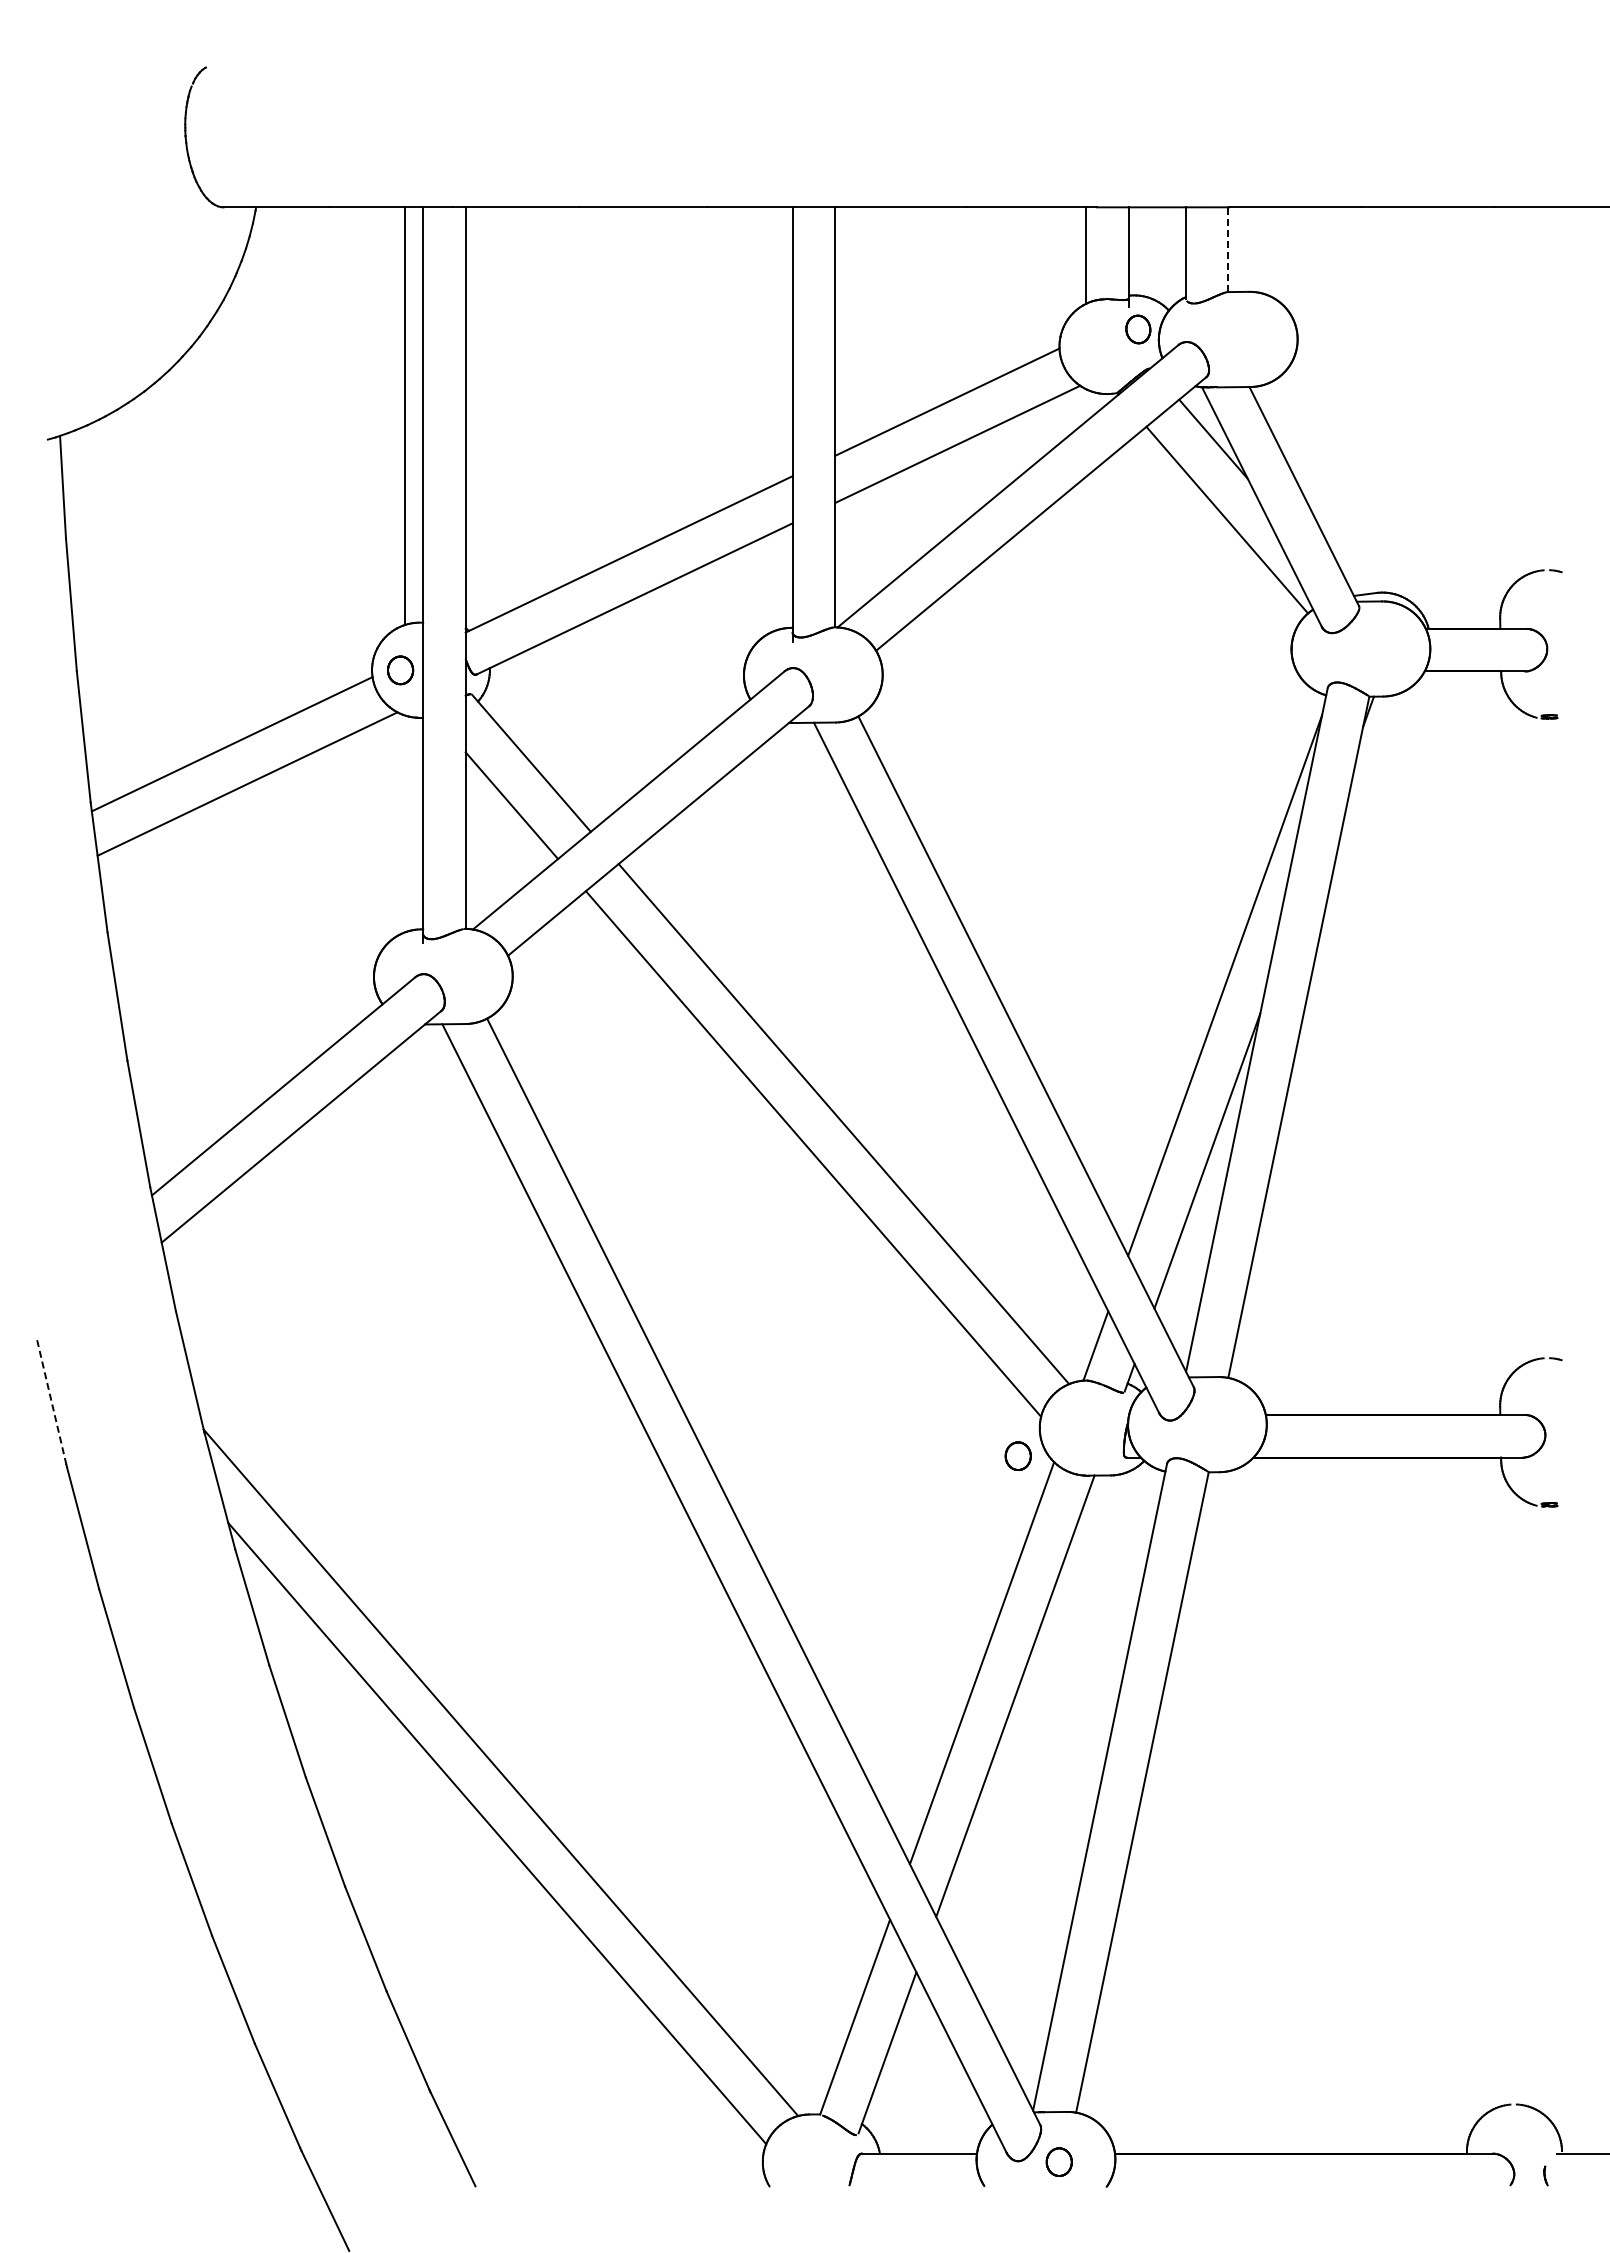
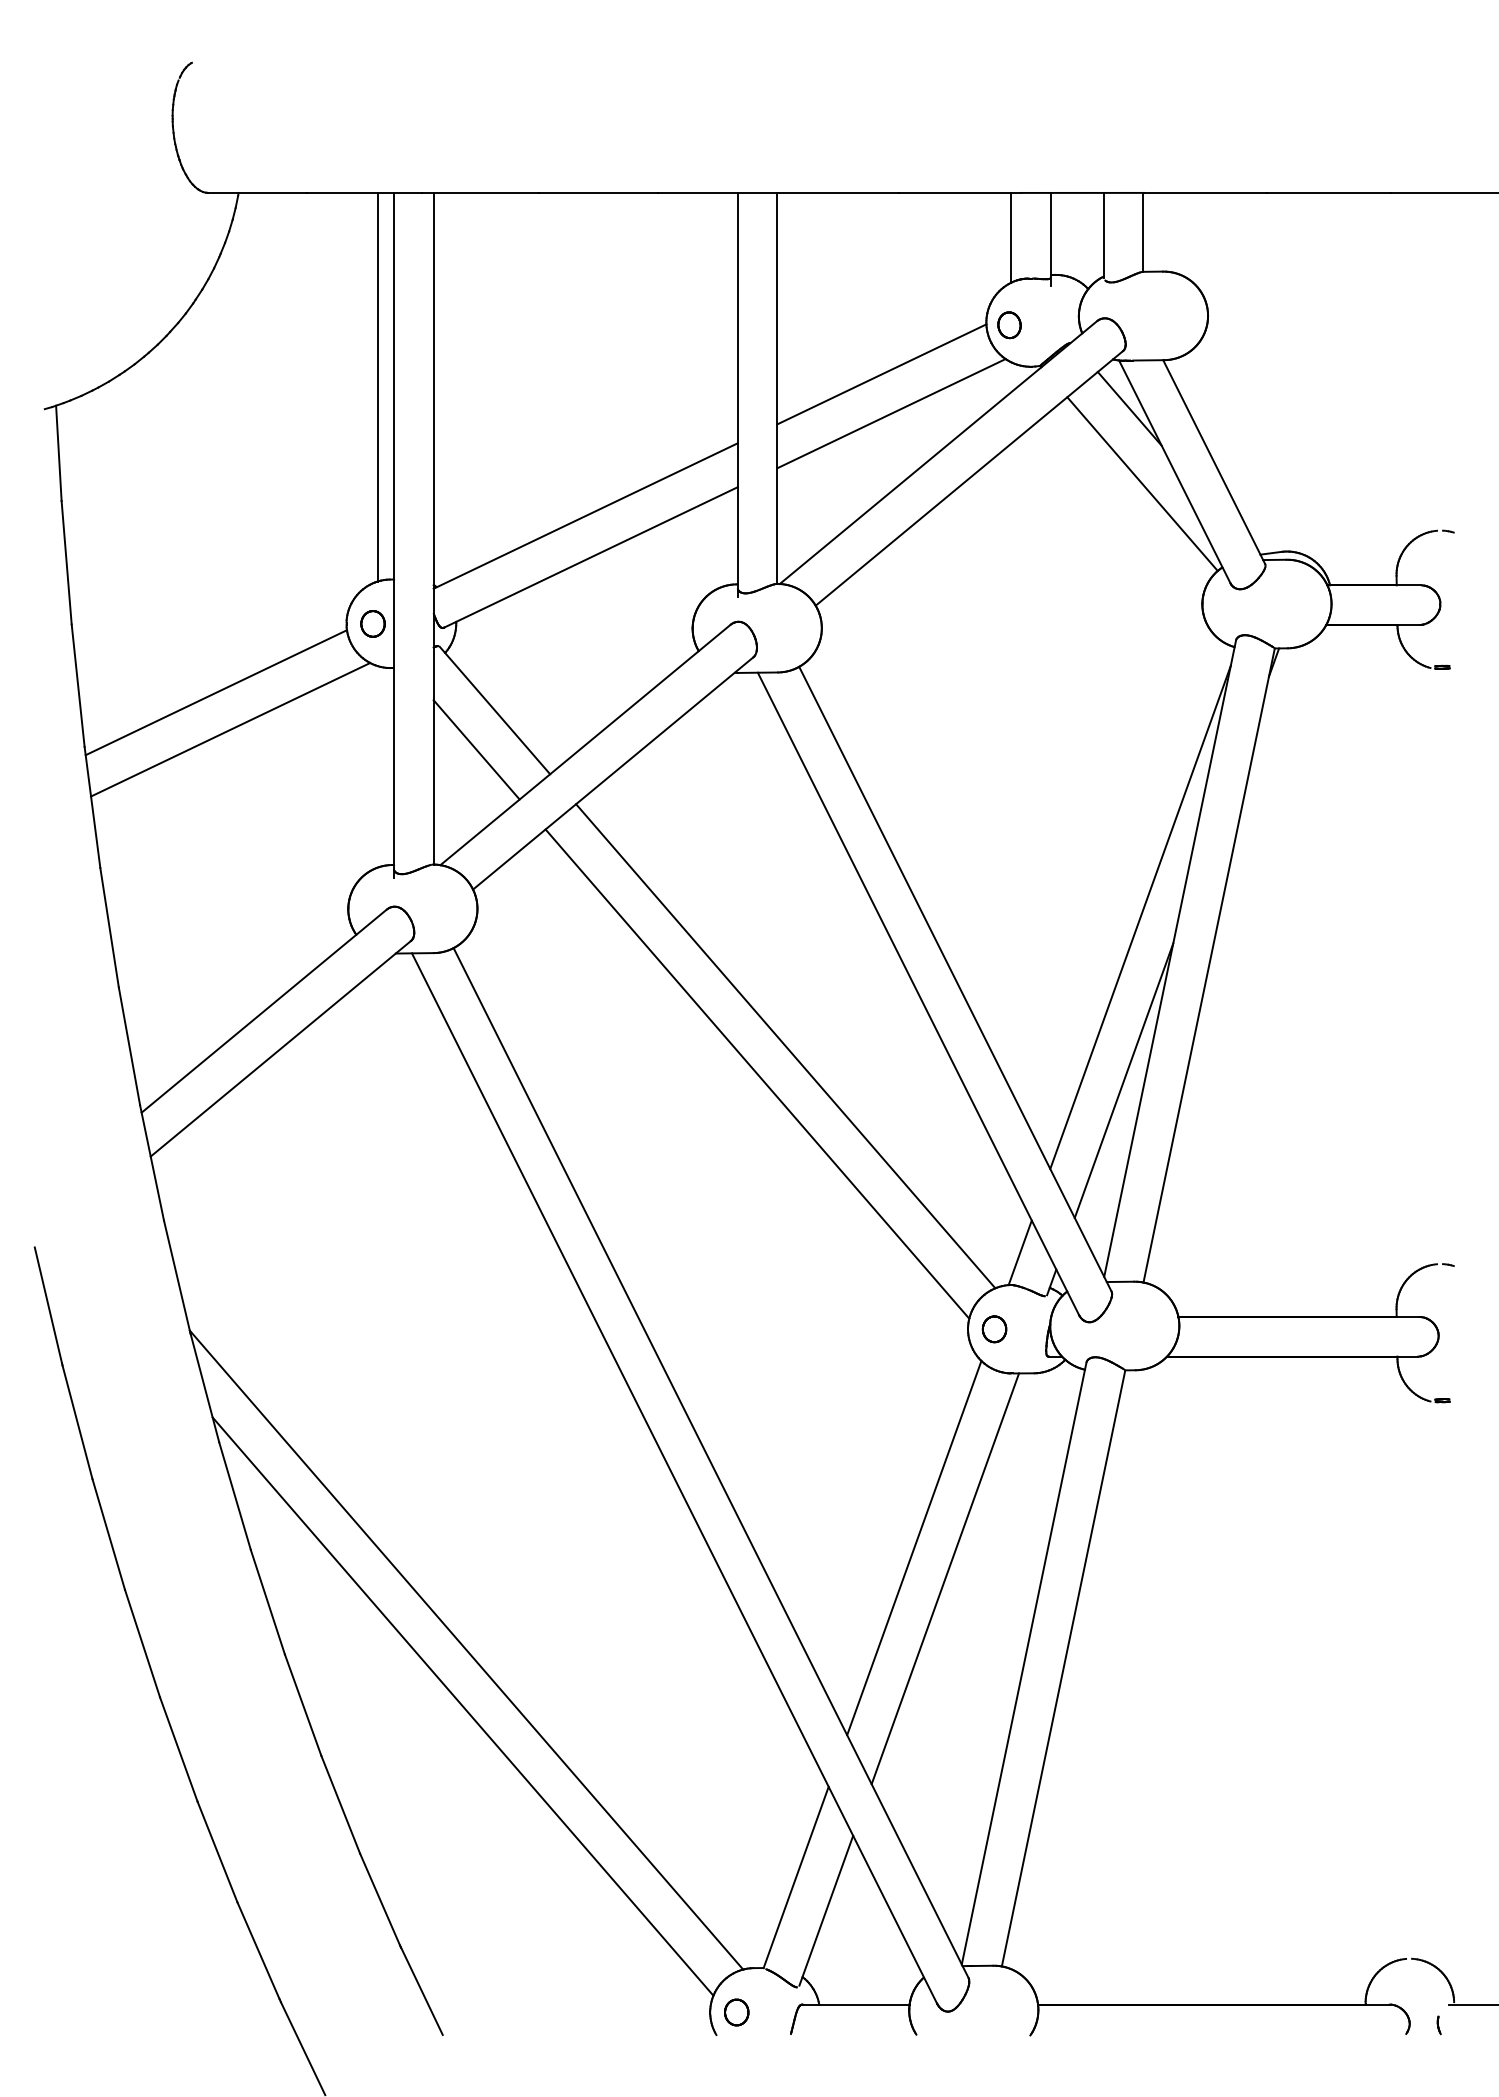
line: (1228, 249) -> (1143, 232), dashed -> solid
part: (1138, 329) -> (1009, 325), moved
line: (51, 1402) -> (48, 1305), dashed -> solid
part: (1017, 1455) -> (993, 1328), moved
part: (1058, 2161) -> (736, 2011), moved

